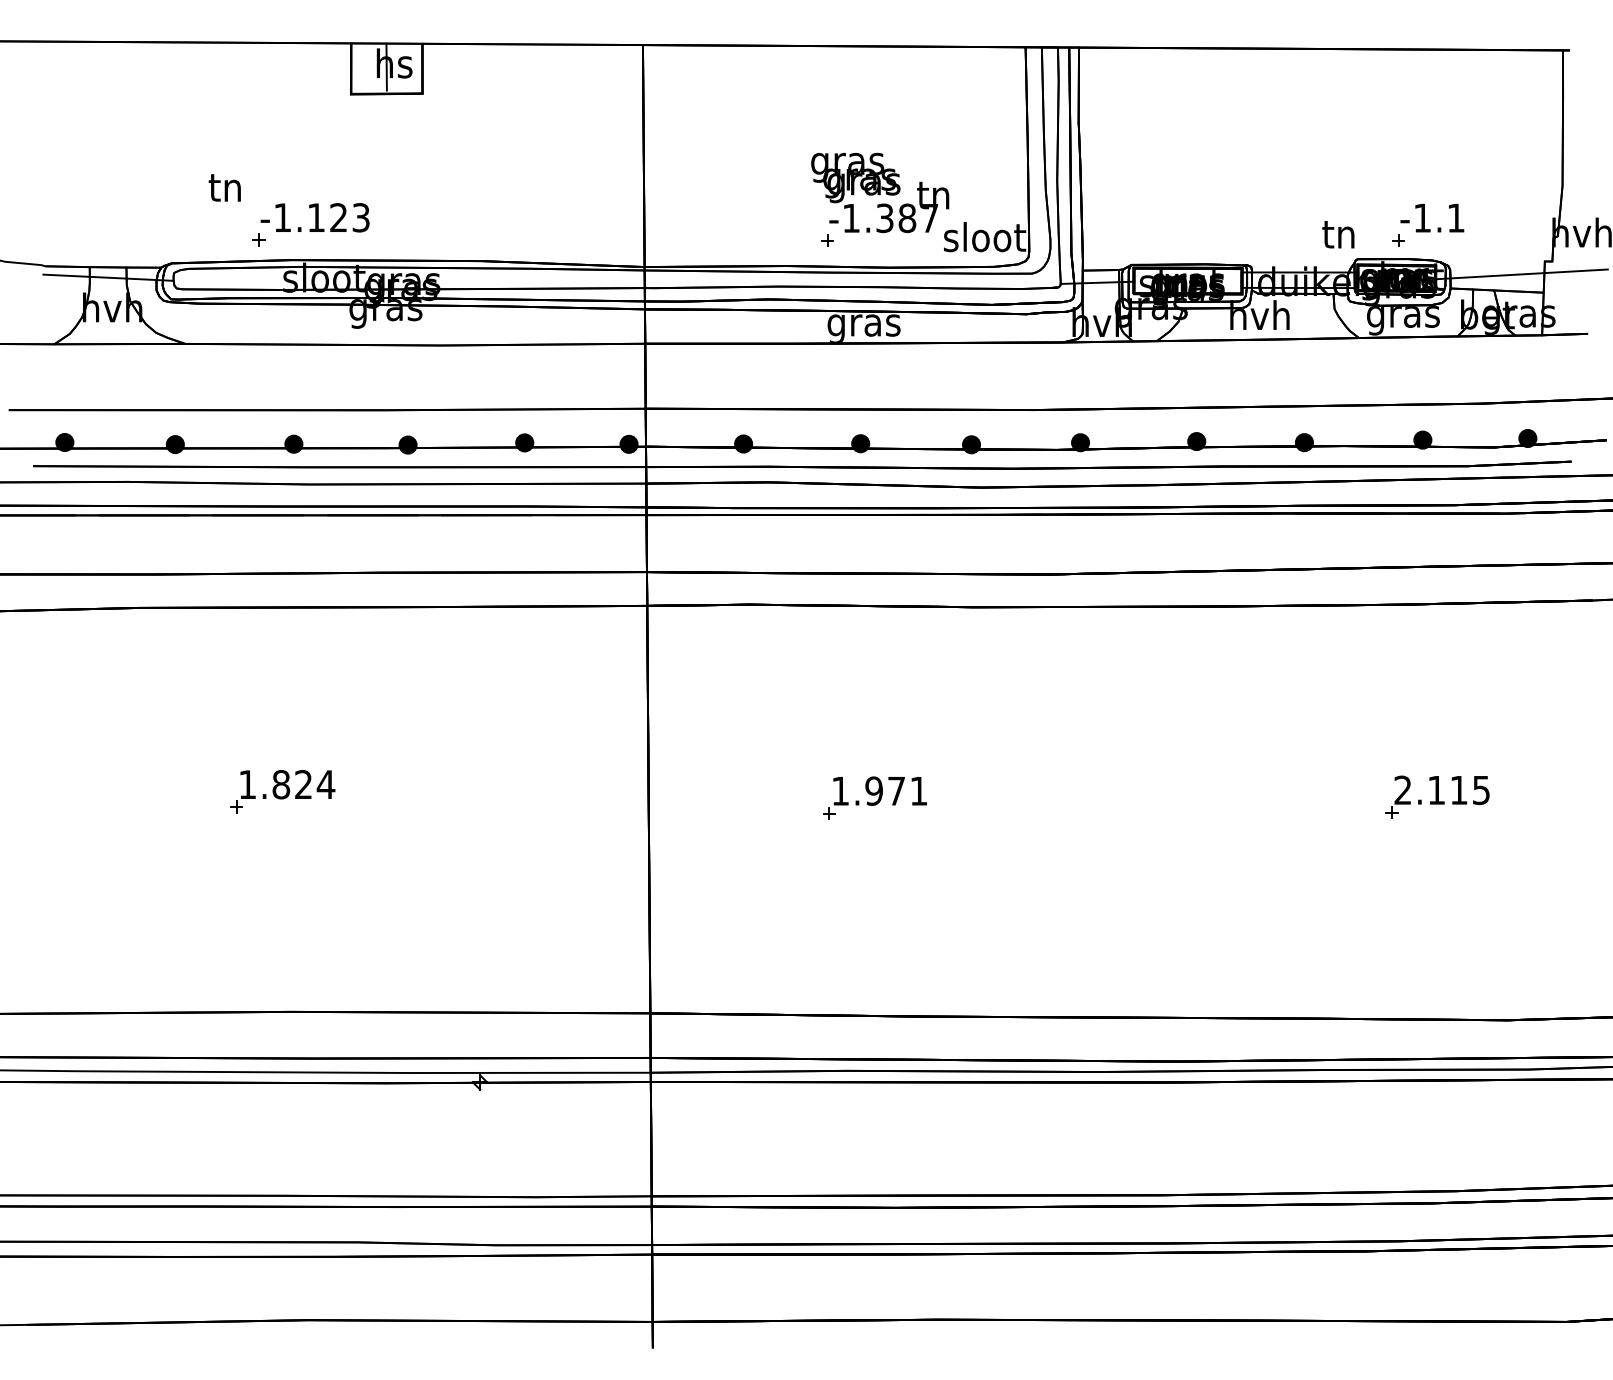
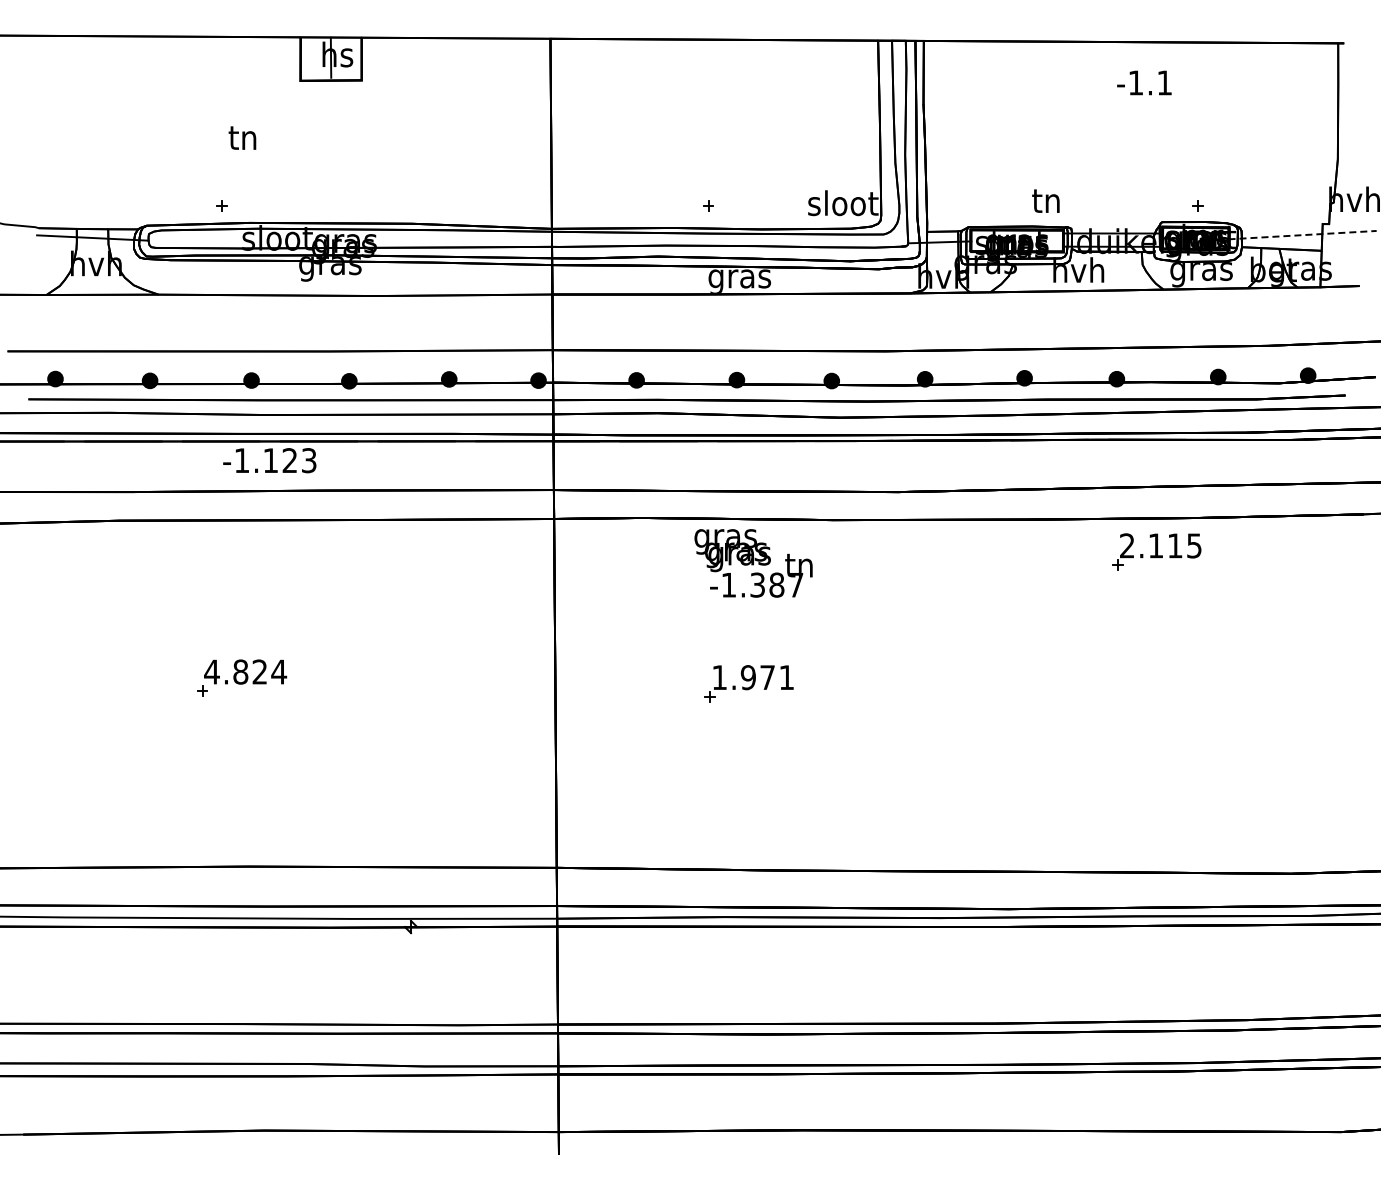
text: (224, 187) -> (242, 137), moved
text: (880, 193) -> (753, 563), moved
text: (314, 217) -> (269, 460), moved
text: (1432, 217) -> (1144, 82), moved
text: (1337, 233) -> (1045, 200), moved
line: (1522, 274) -> (1303, 235), solid -> dashed
text: (247, 784) -> (211, 671), 1.824 -> 4.824
part: (1437, 796) -> (1156, 551), moved

